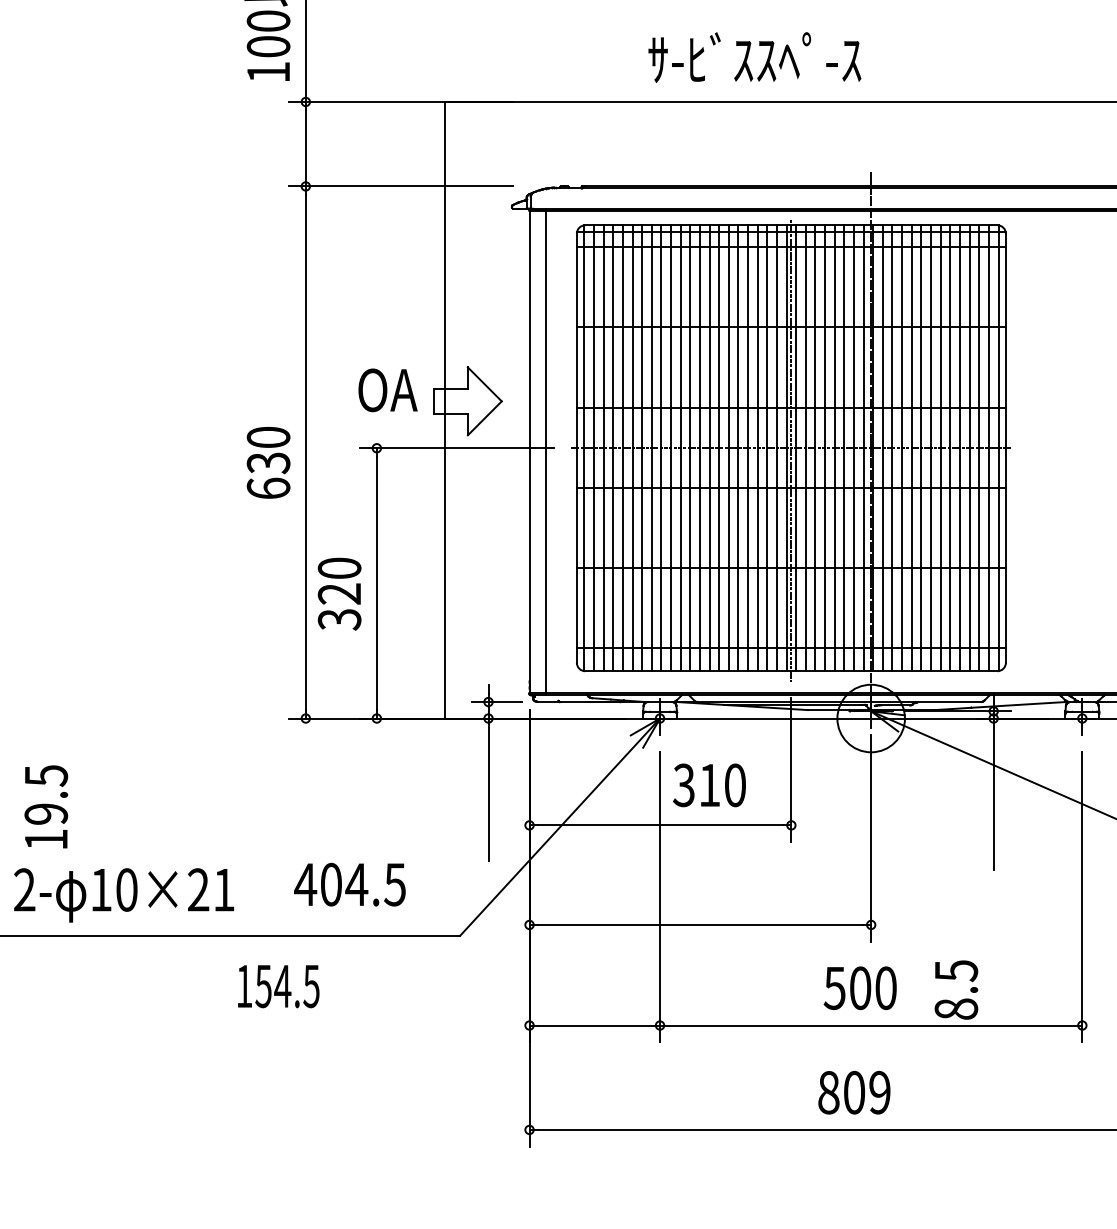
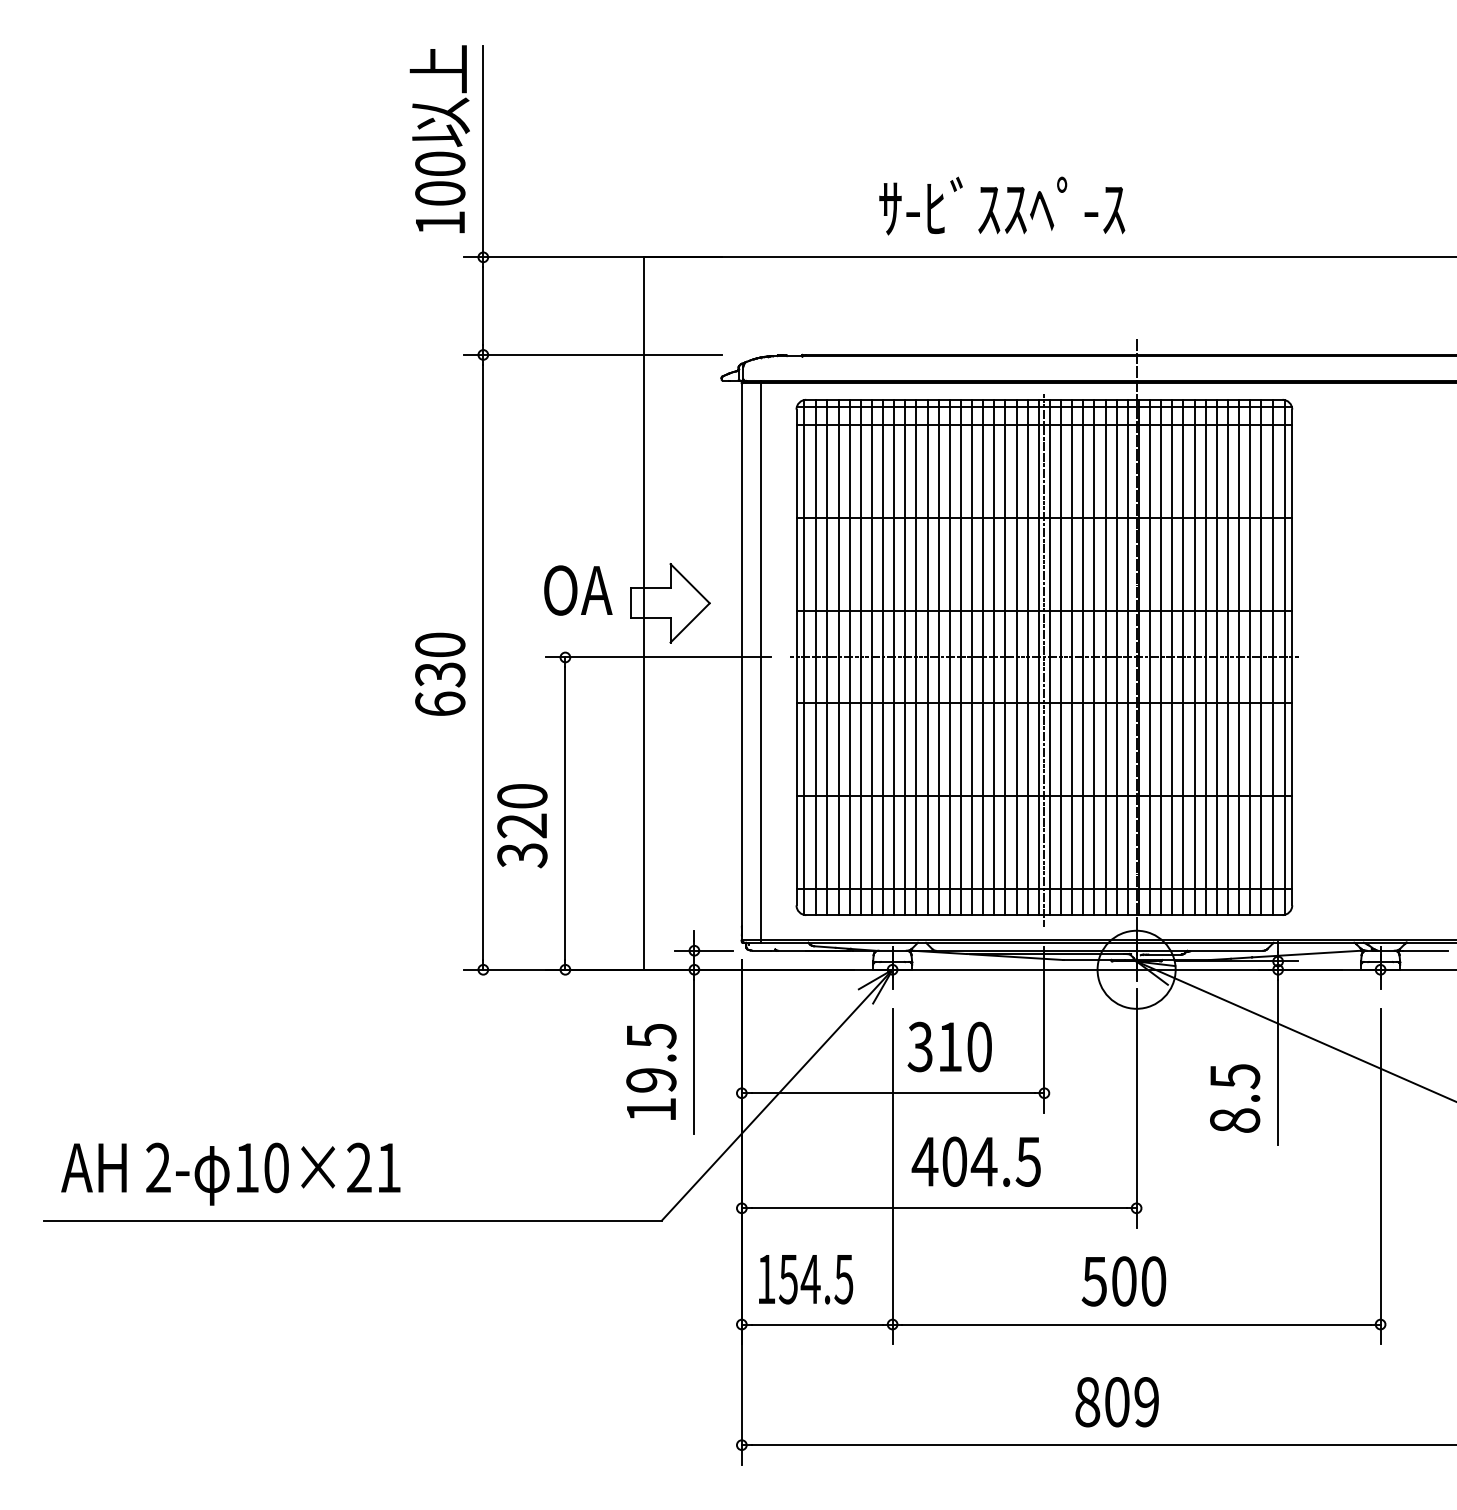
text: (46, 806) -> (651, 1071), moved
text: (349, 884) -> (975, 1161), moved
text: (279, 986) -> (806, 1279), moved
text: (956, 990) -> (1235, 1098), moved

